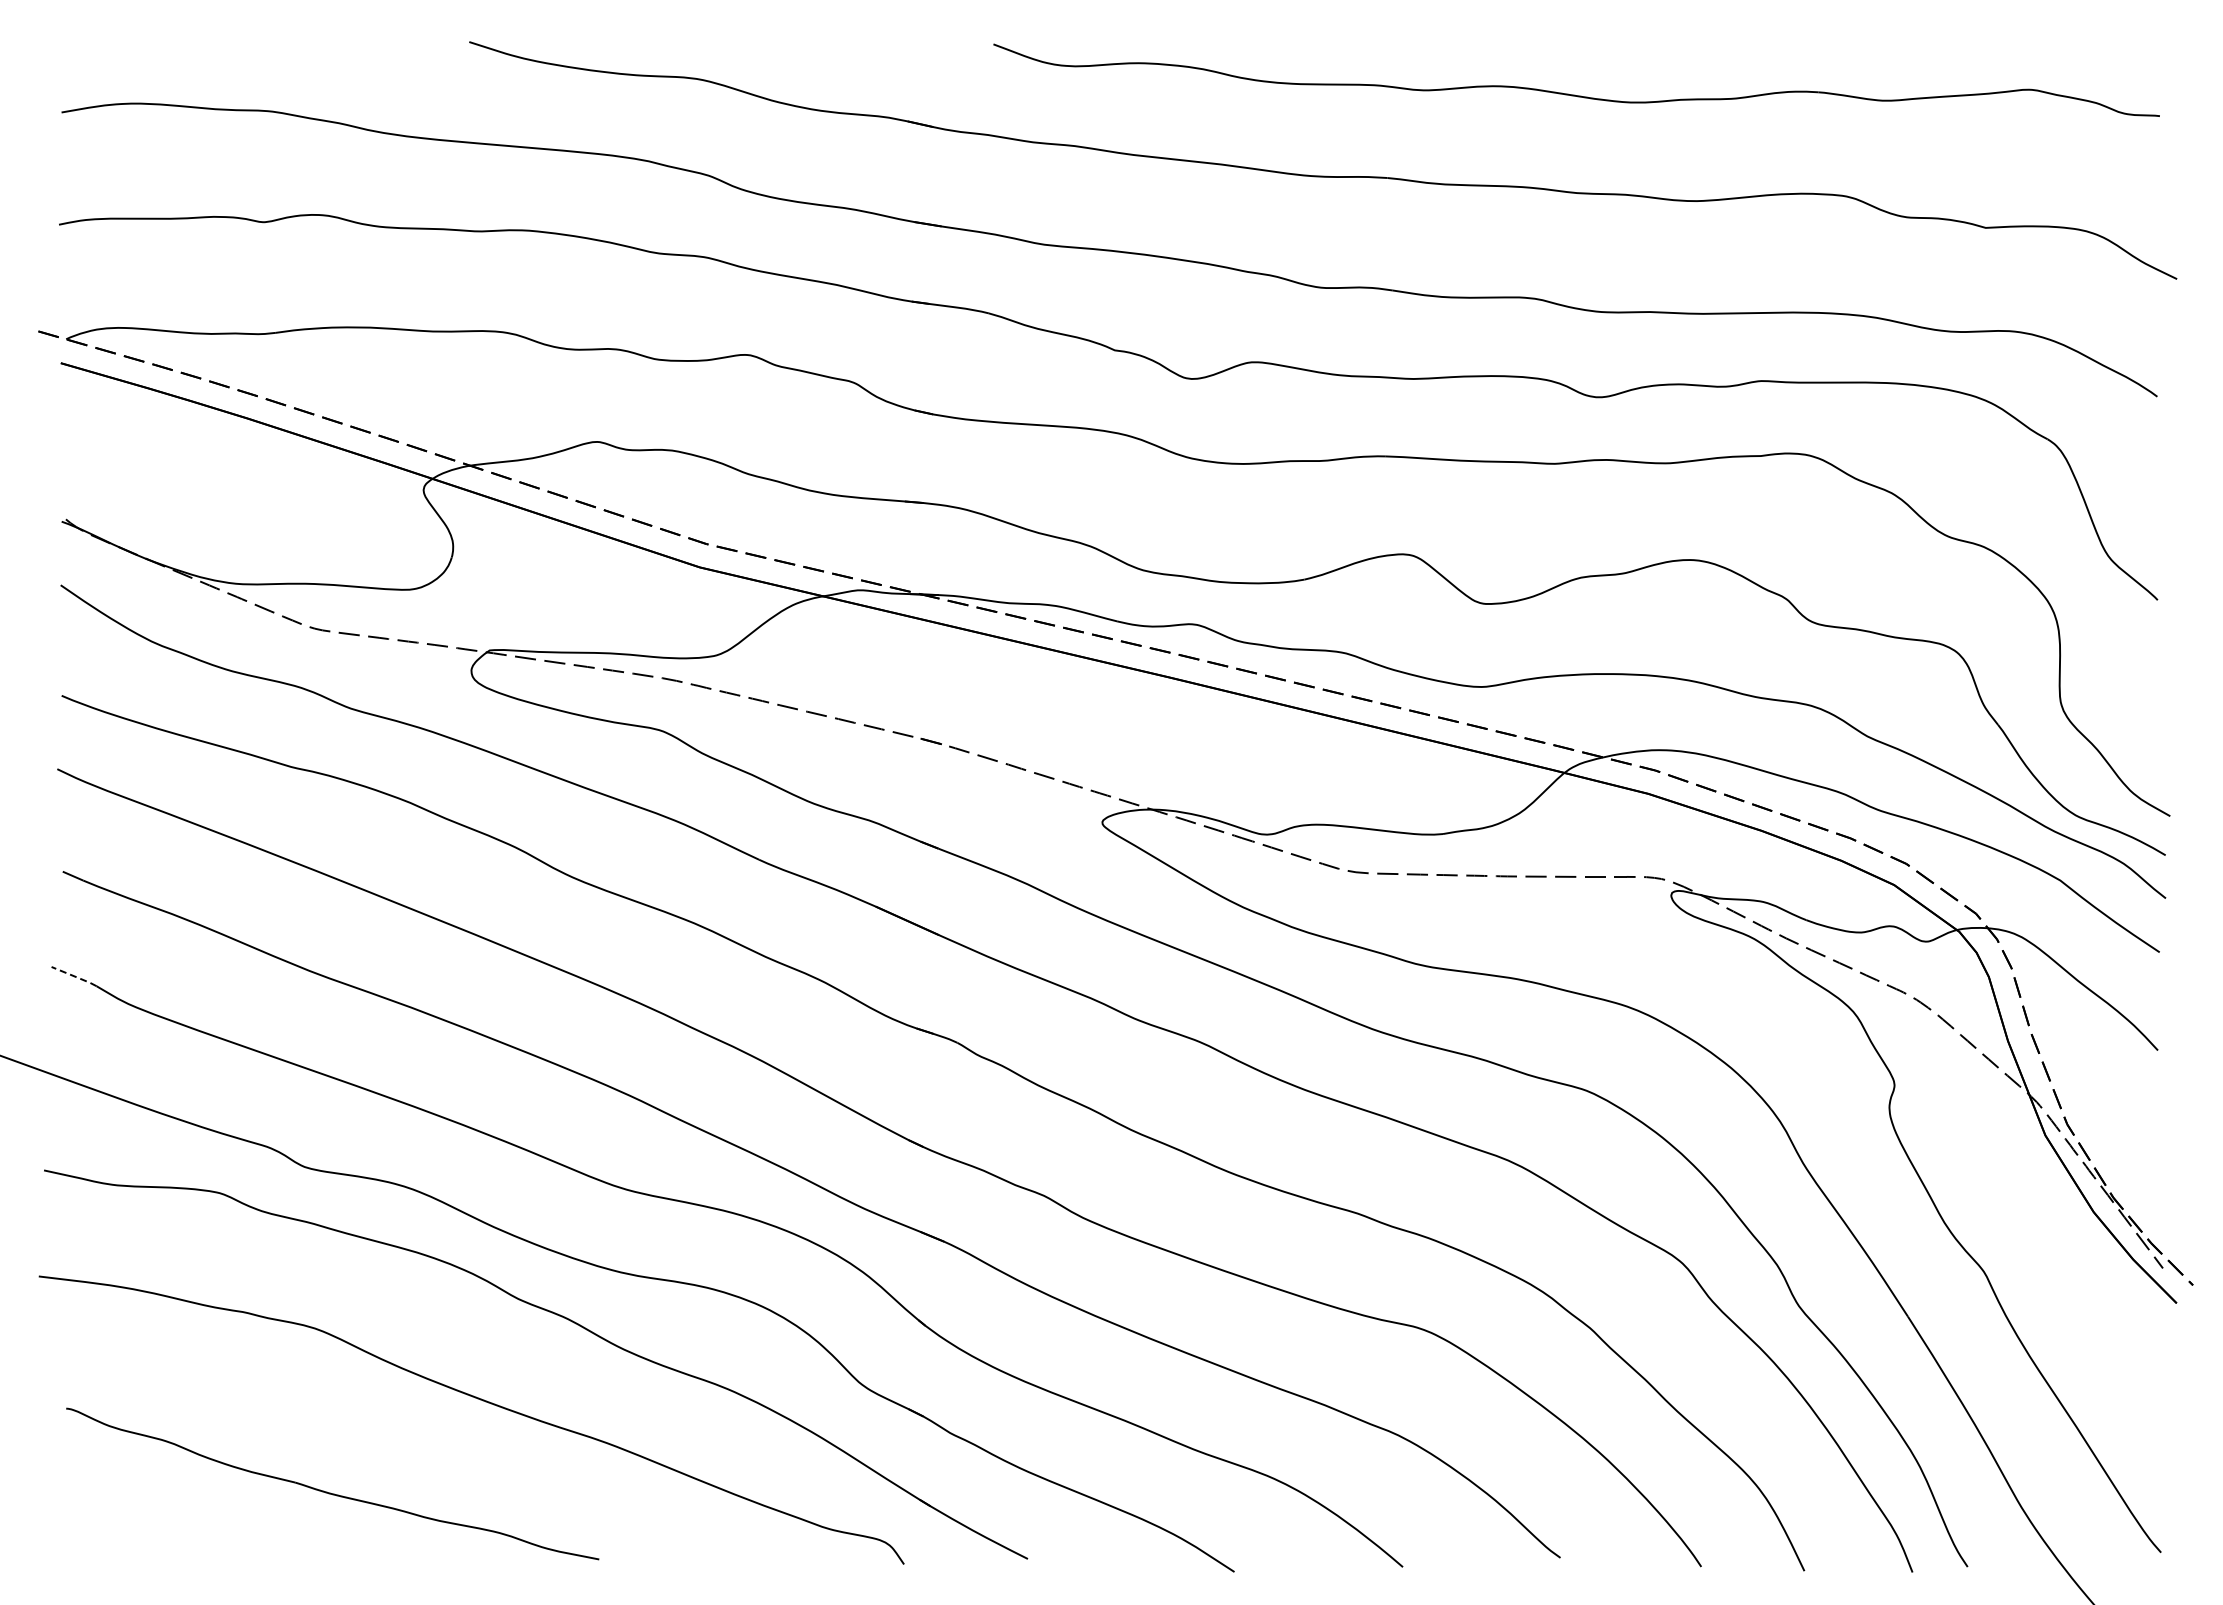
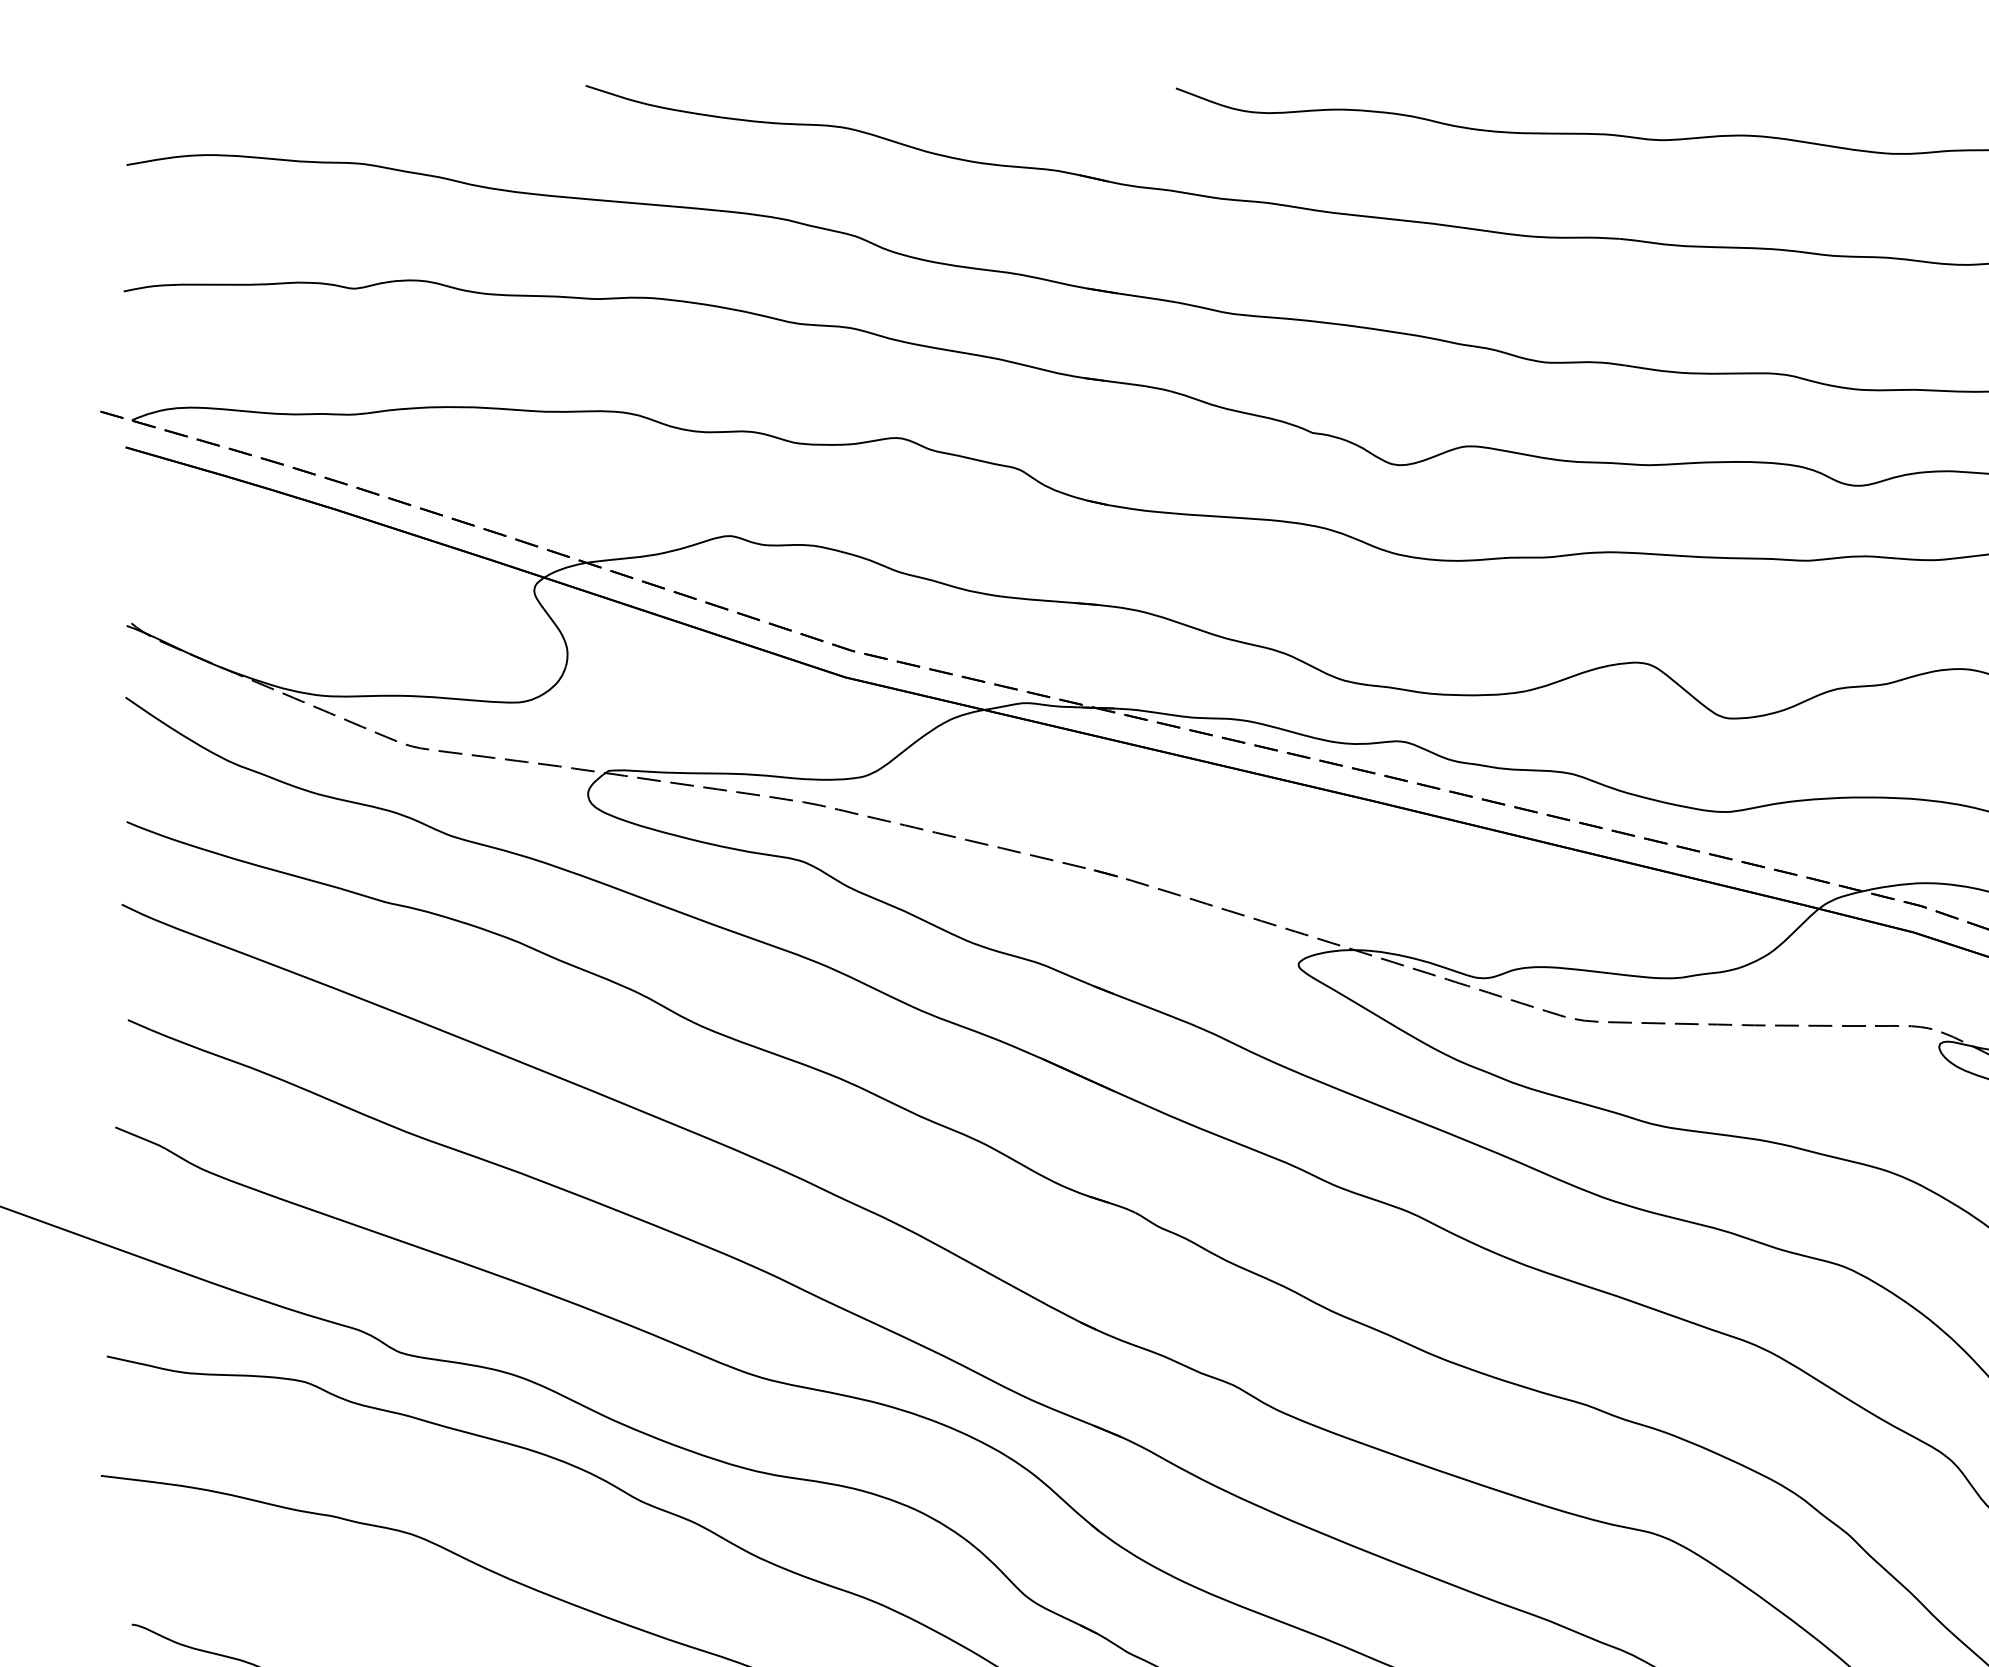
line: (75, 976) -> (142, 1138), dashed -> solid

